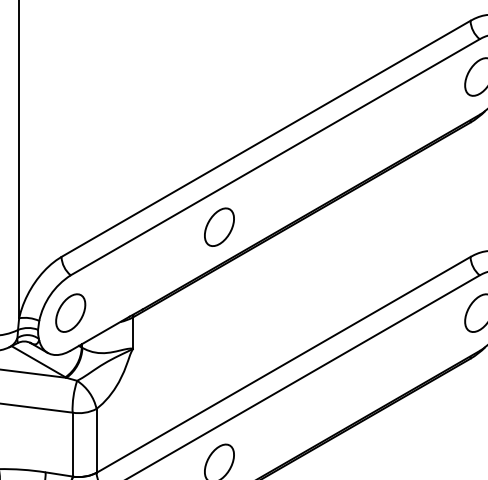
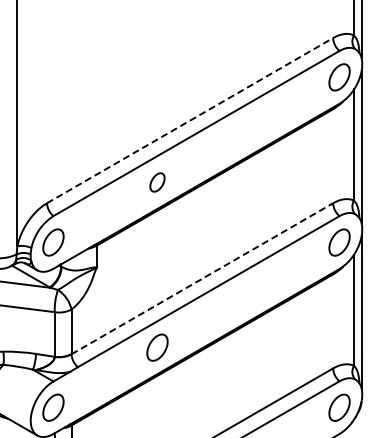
line: (266, 138) -> (190, 120), solid -> dashed
part: (219, 227) -> (157, 182), size x0.7
line: (283, 364) -> (202, 278), solid -> dashed

